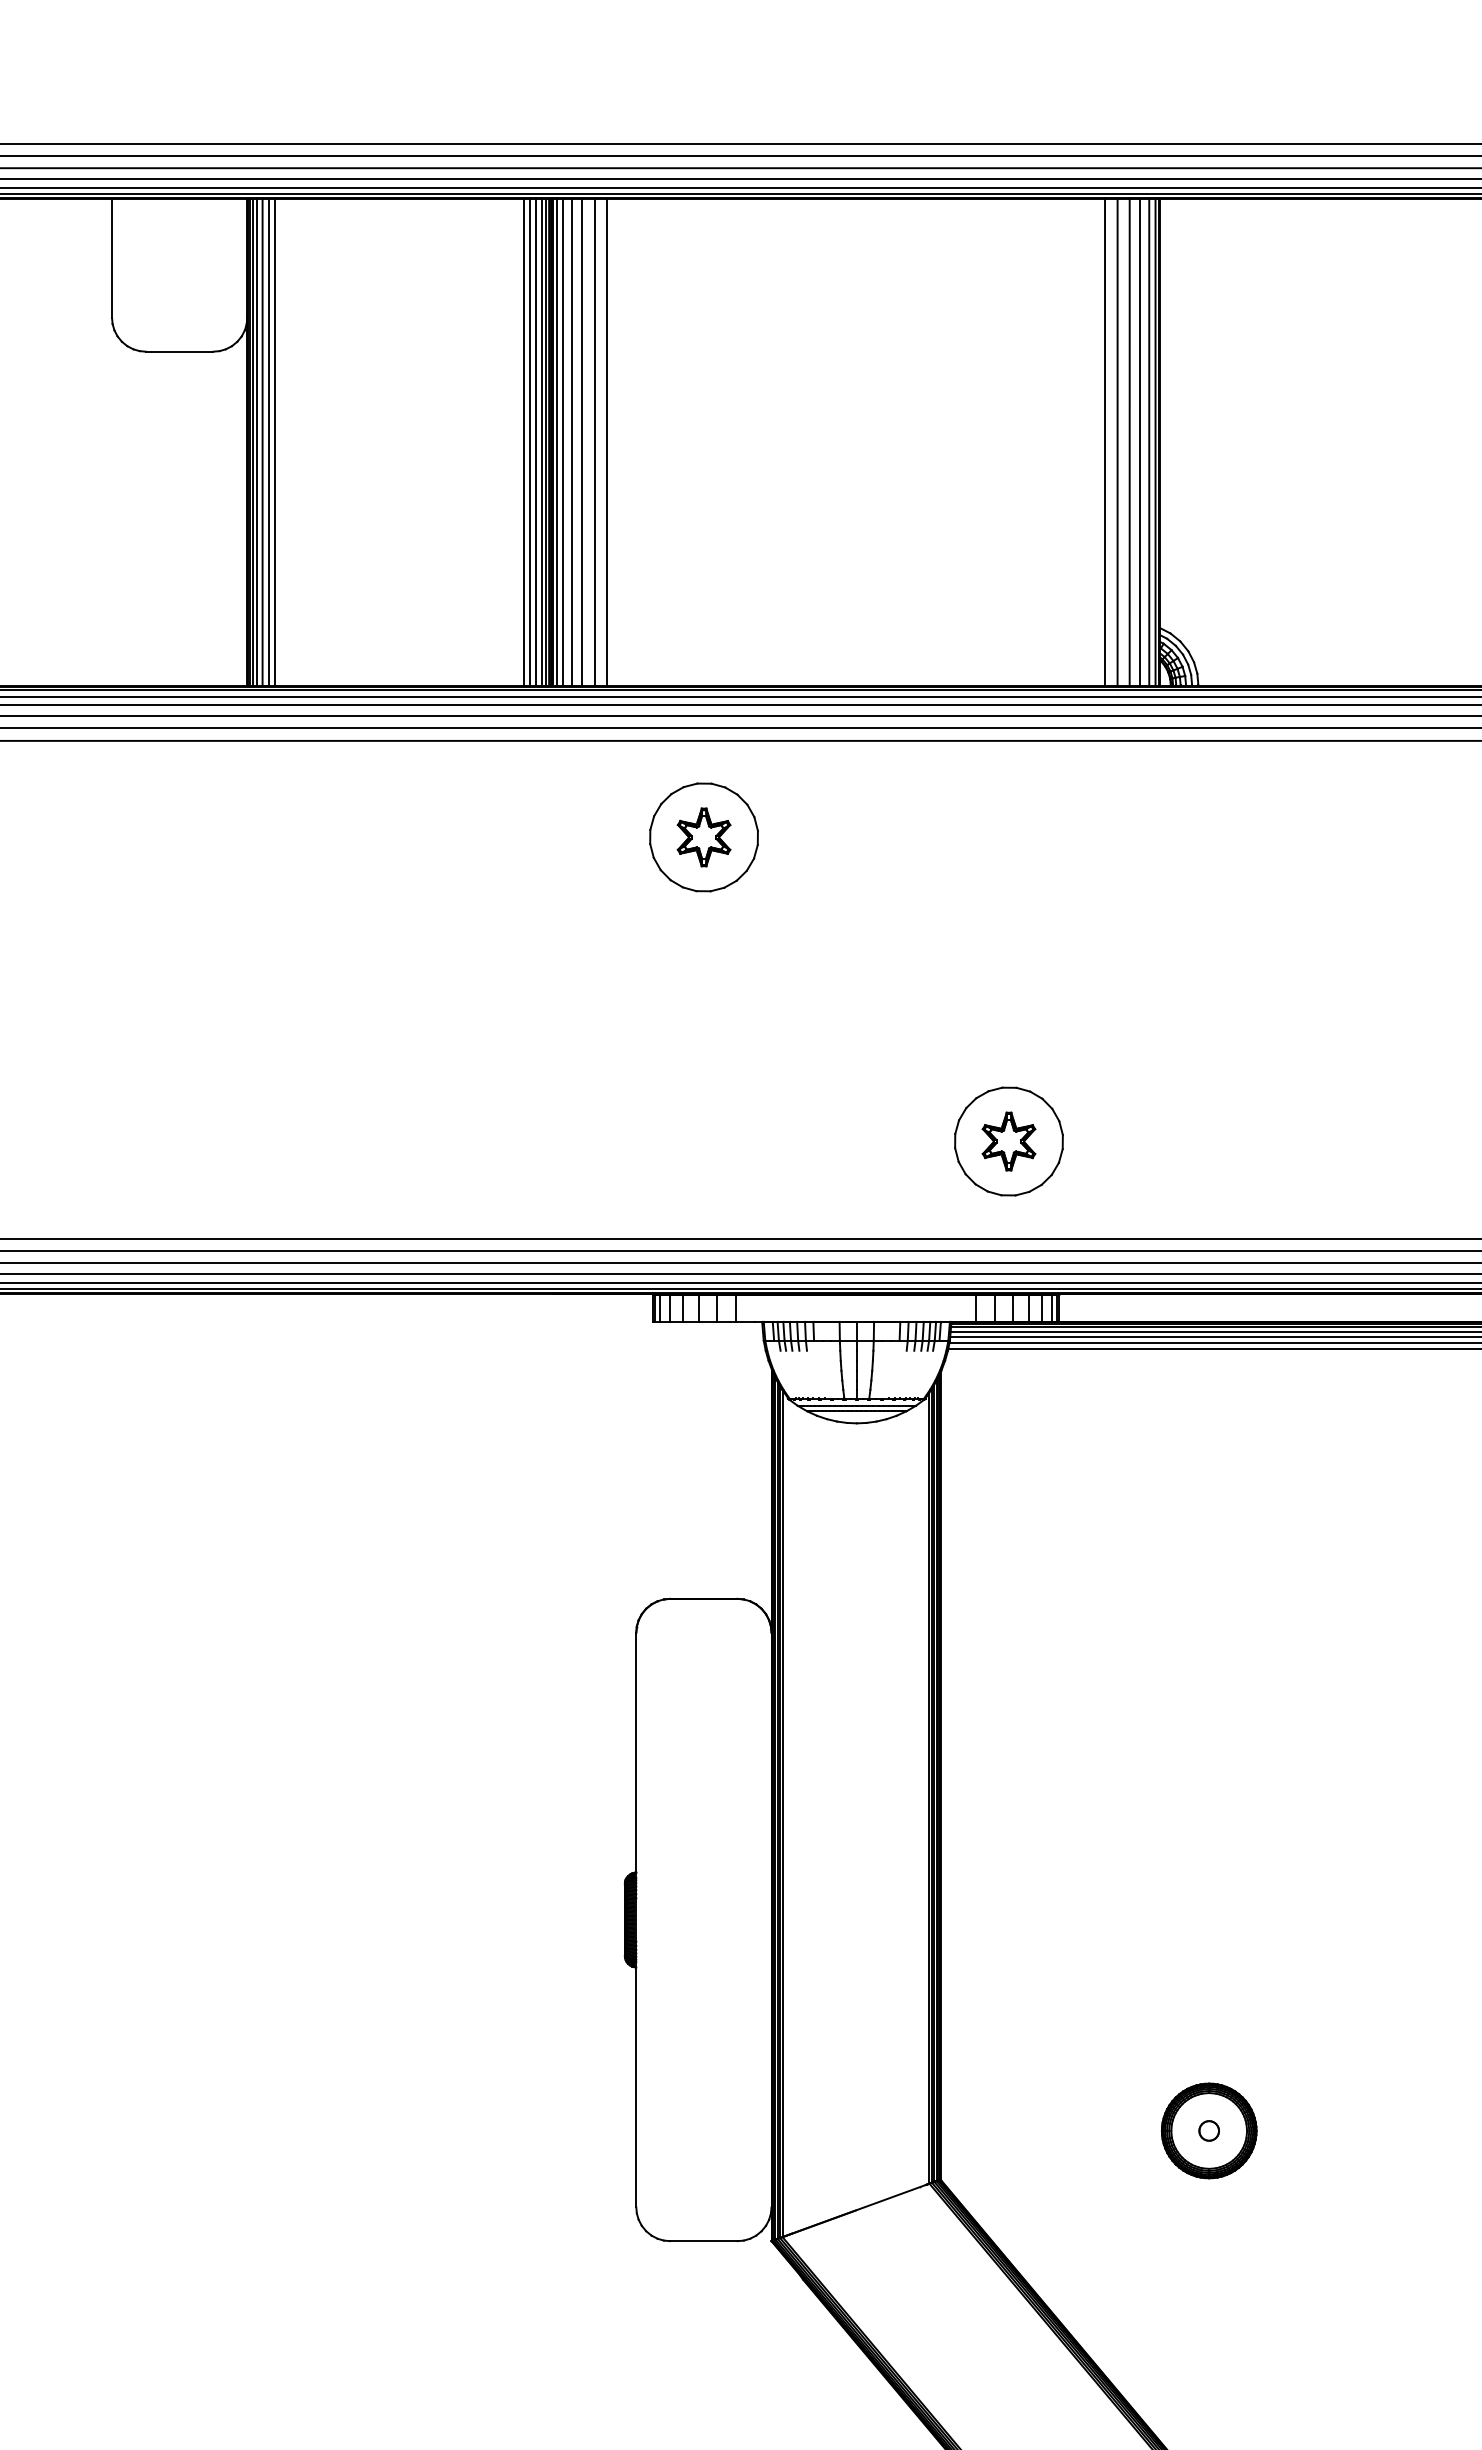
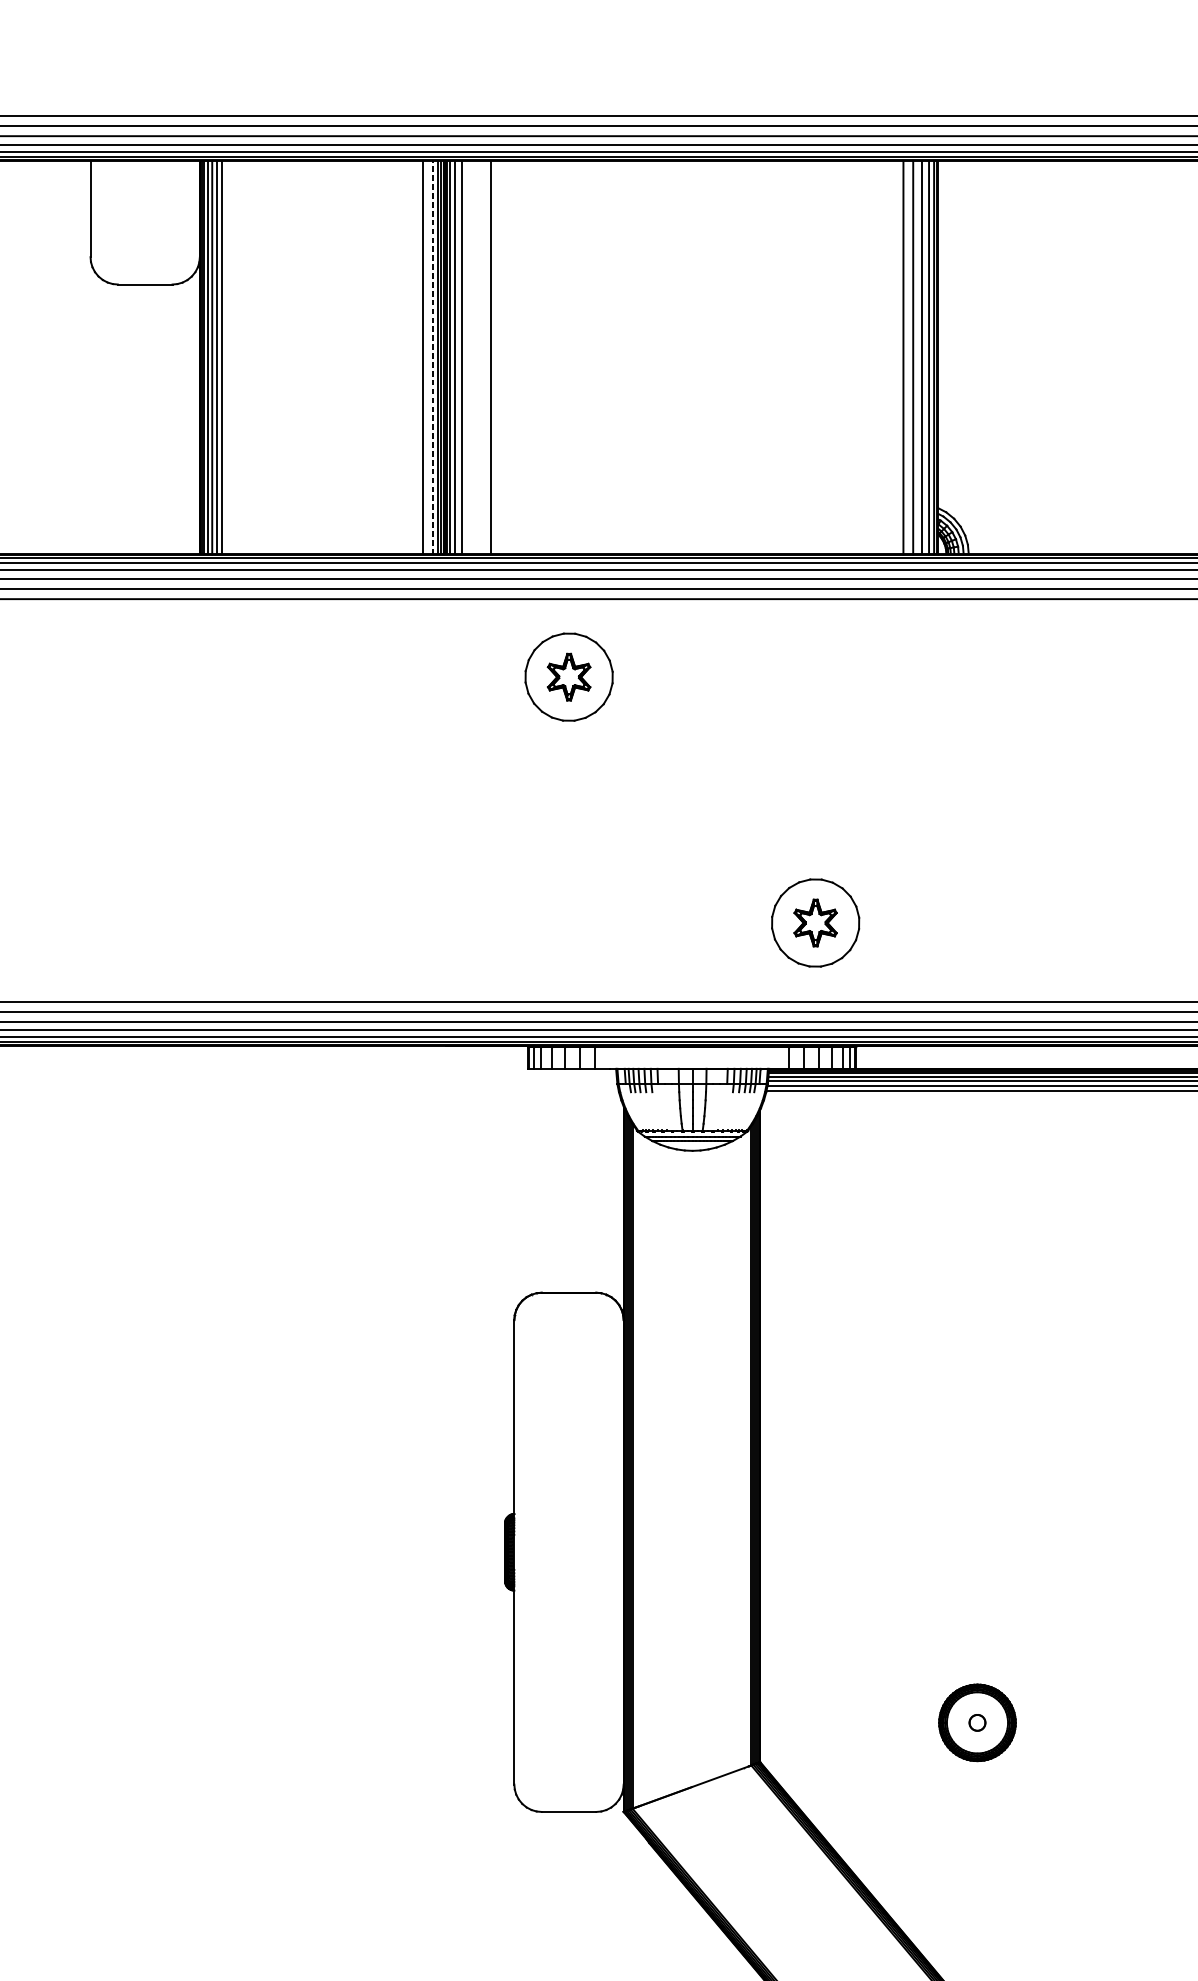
line: (530, 441) -> (428, 357), removed
line: (536, 441) -> (433, 357), solid -> dashed
line: (582, 441) -> (470, 357), removed
line: (594, 441) -> (480, 357), removed
line: (1104, 441) -> (892, 357), removed

